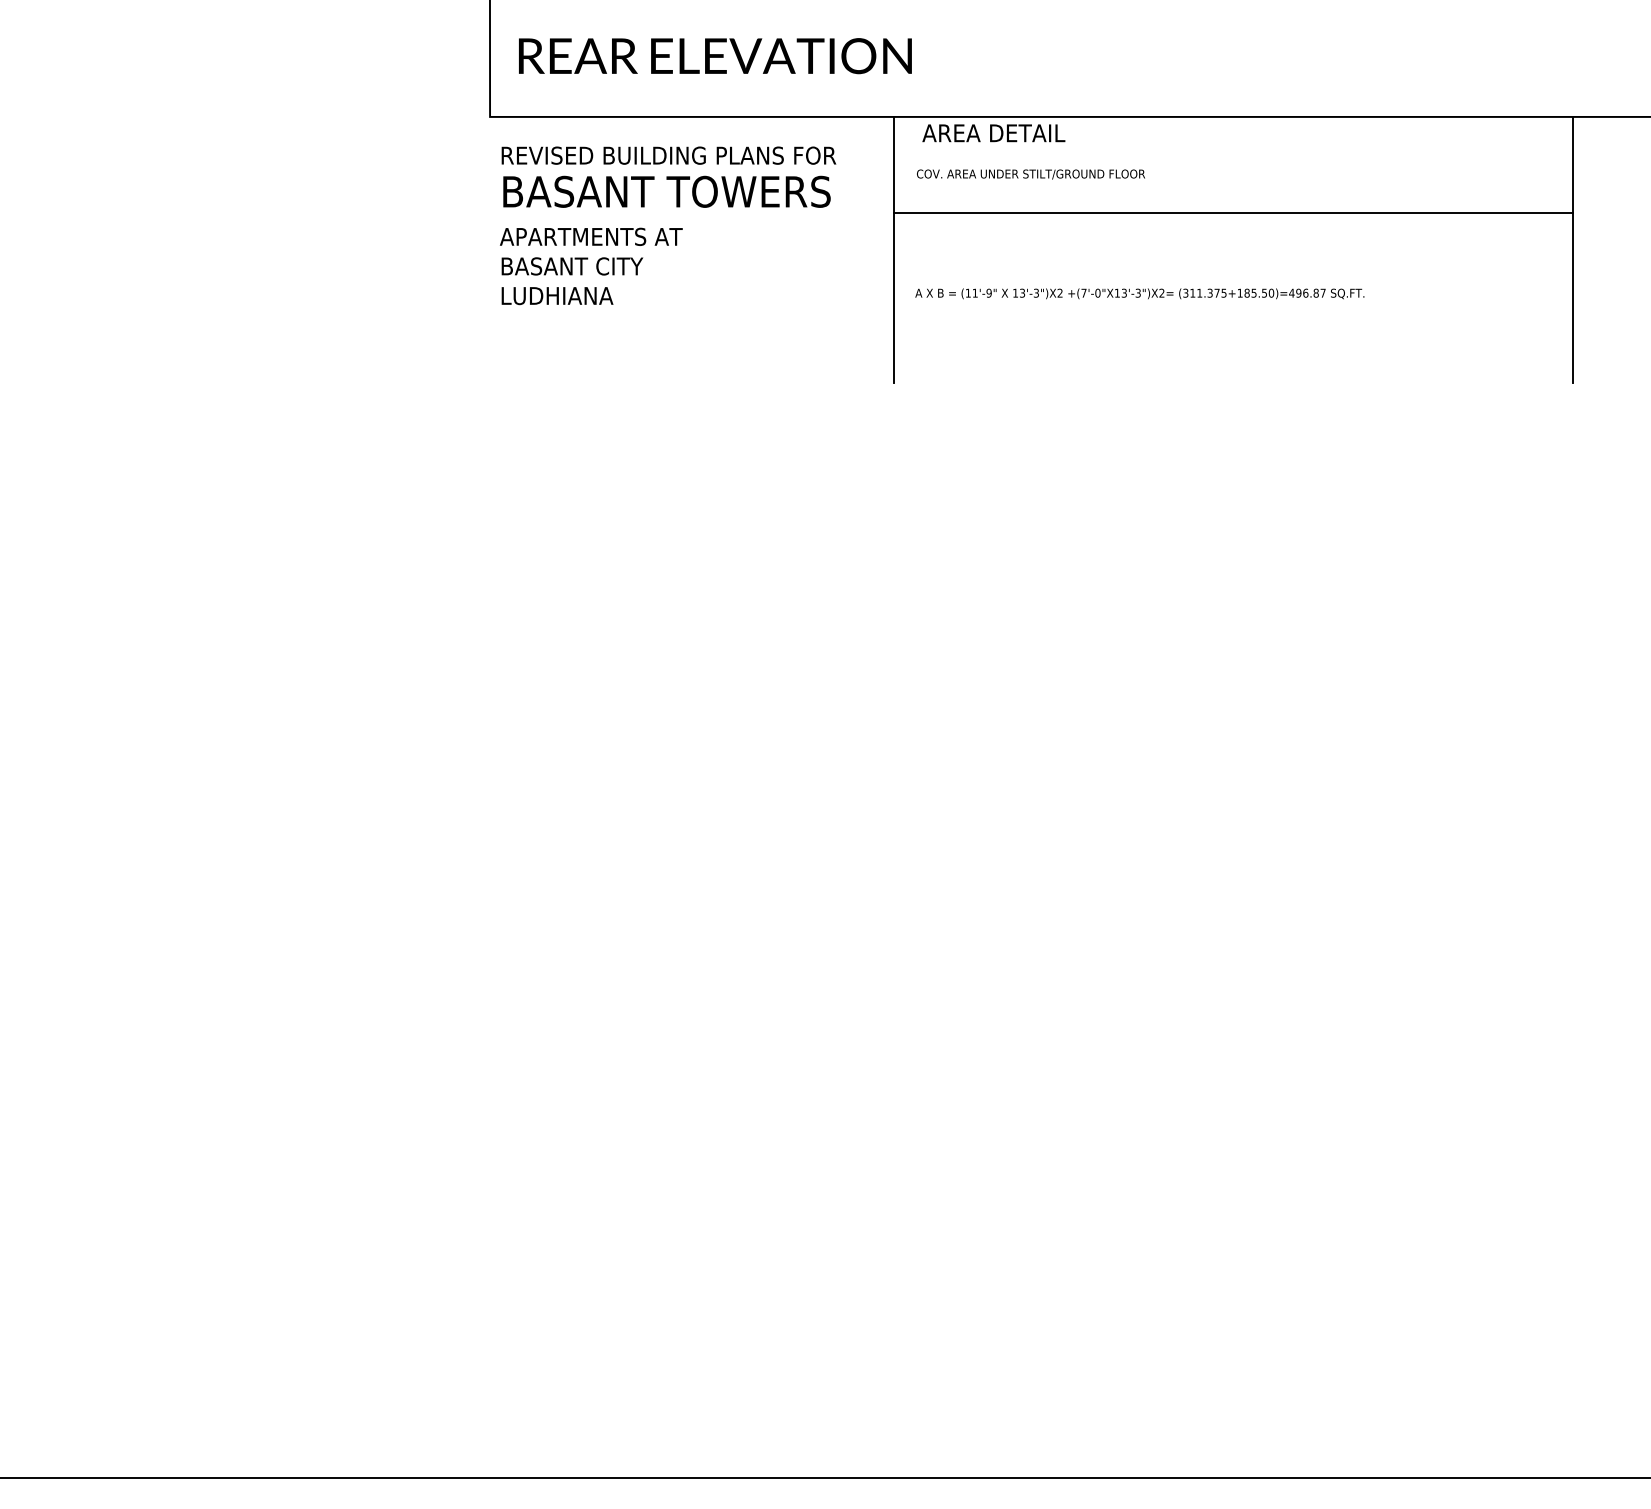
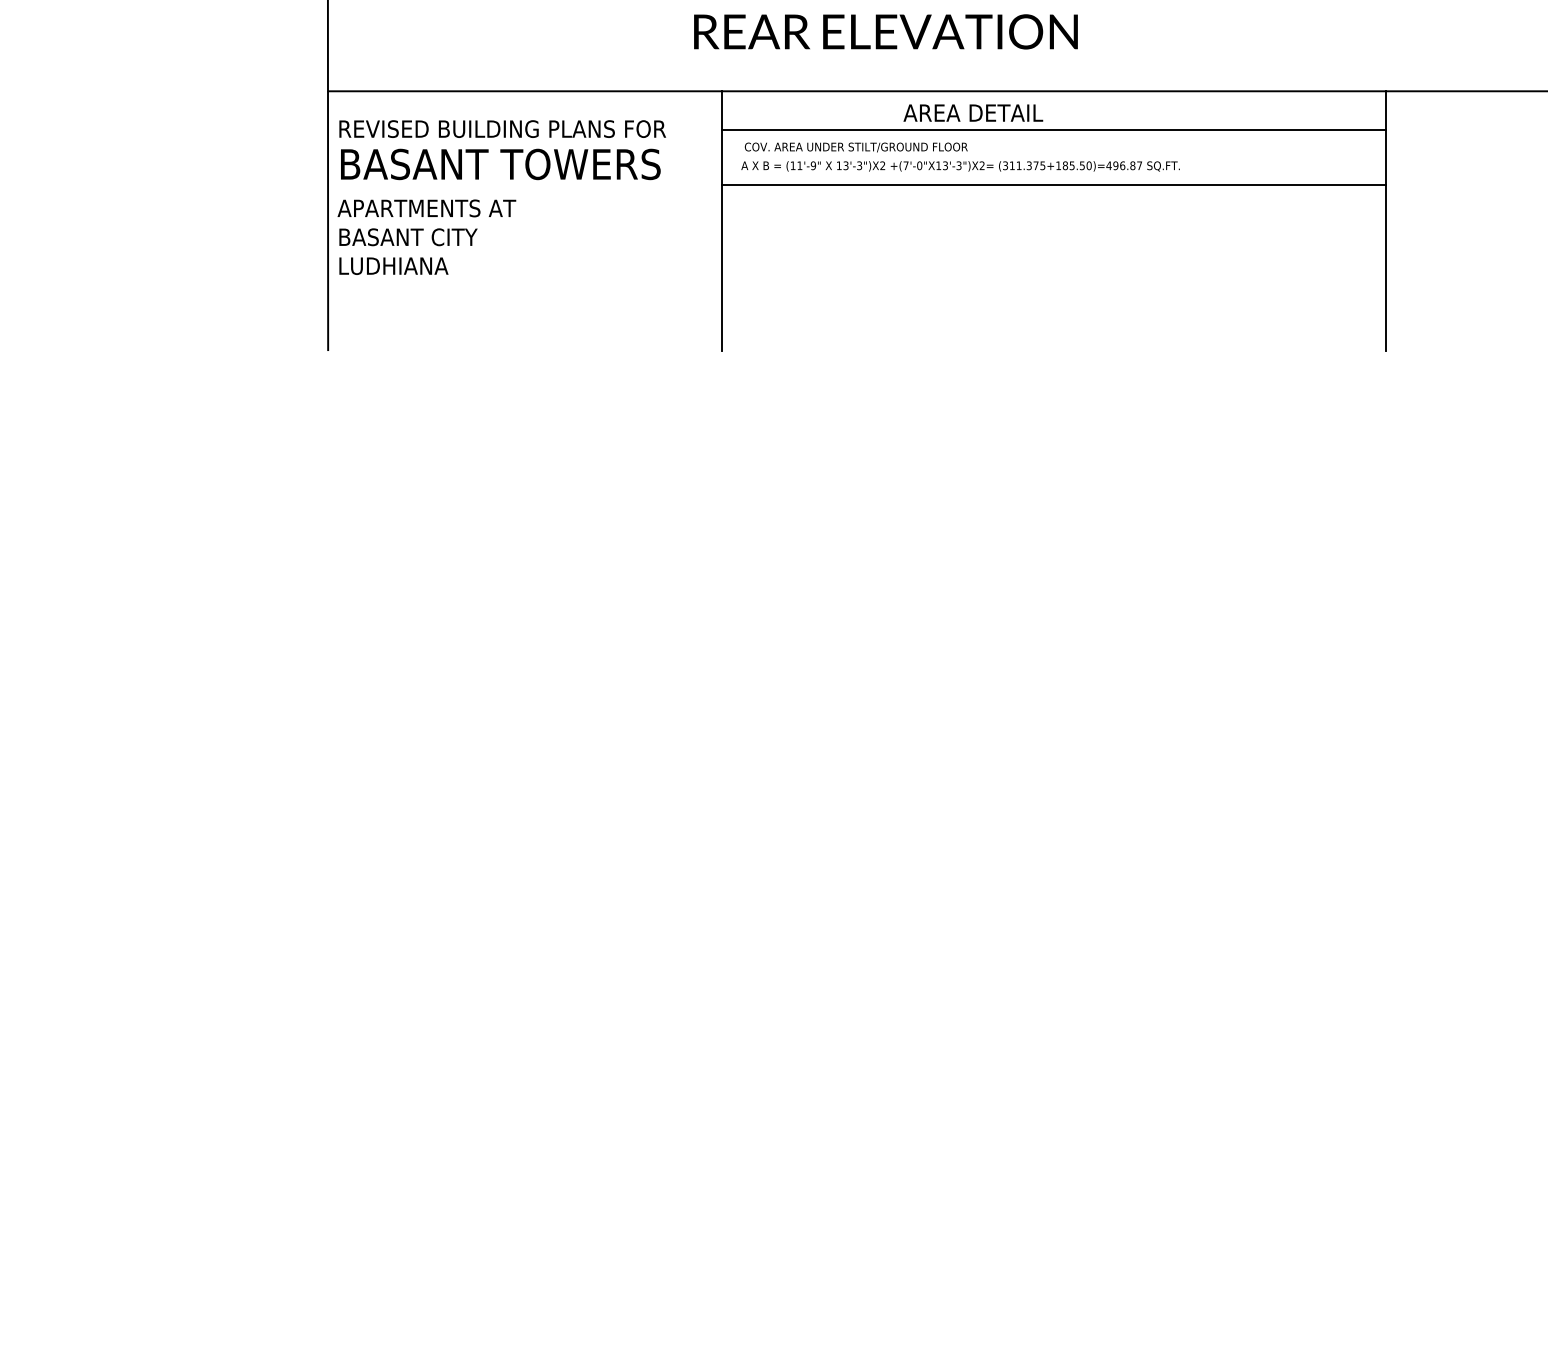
text: (715, 56) -> (886, 32), moved
text: (993, 133) -> (972, 113), moved
line: (1233, 157) -> (1054, 130), added
line: (490, 249) -> (328, 220), added
text: (1139, 293) -> (960, 166), moved

